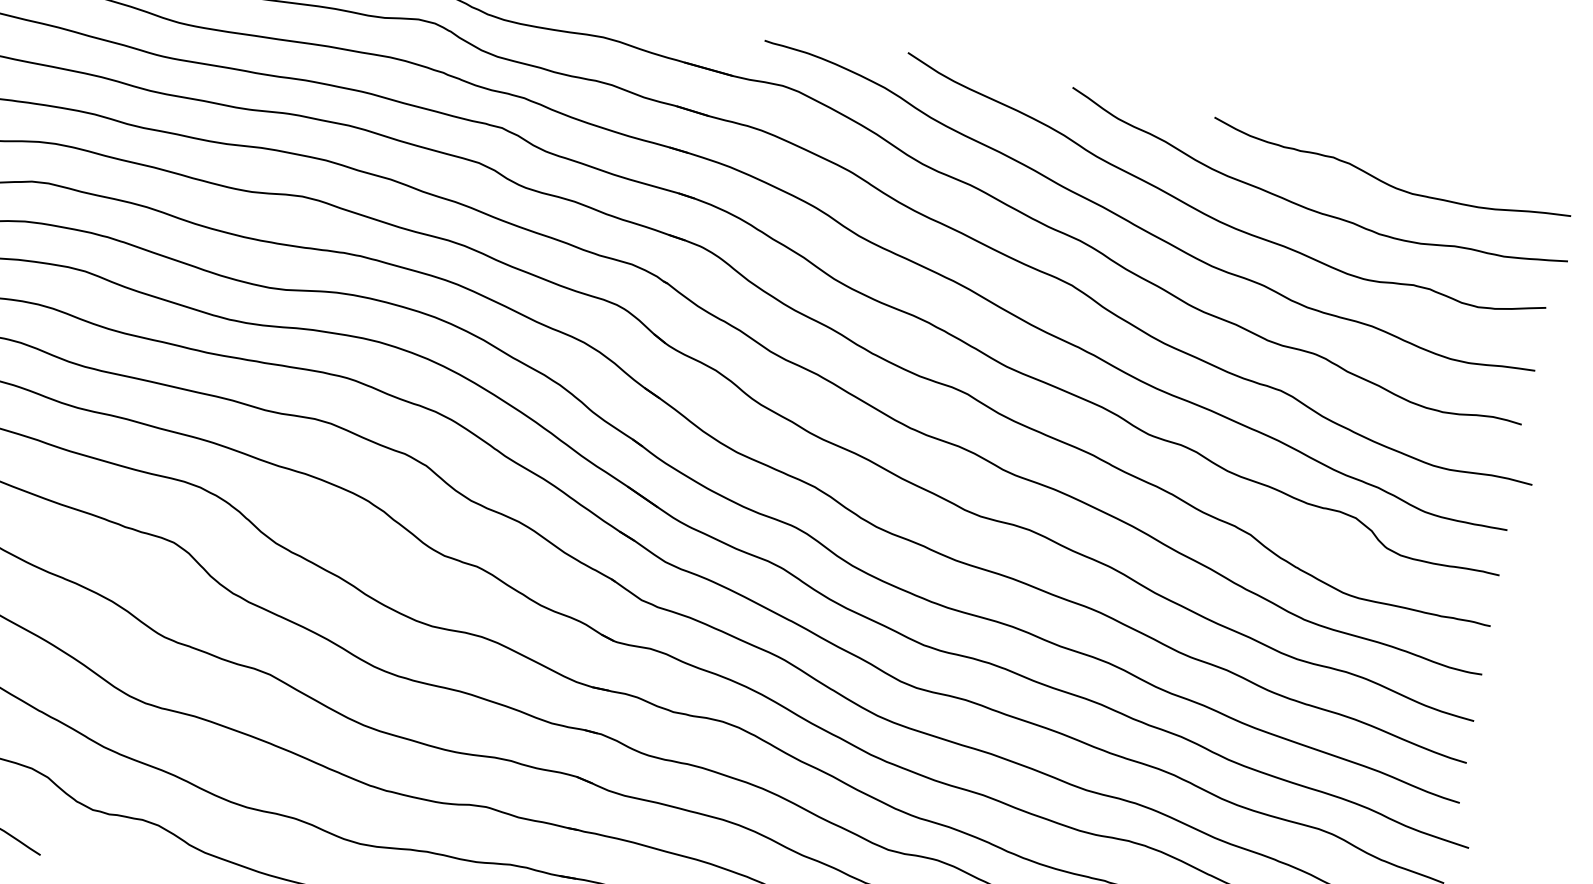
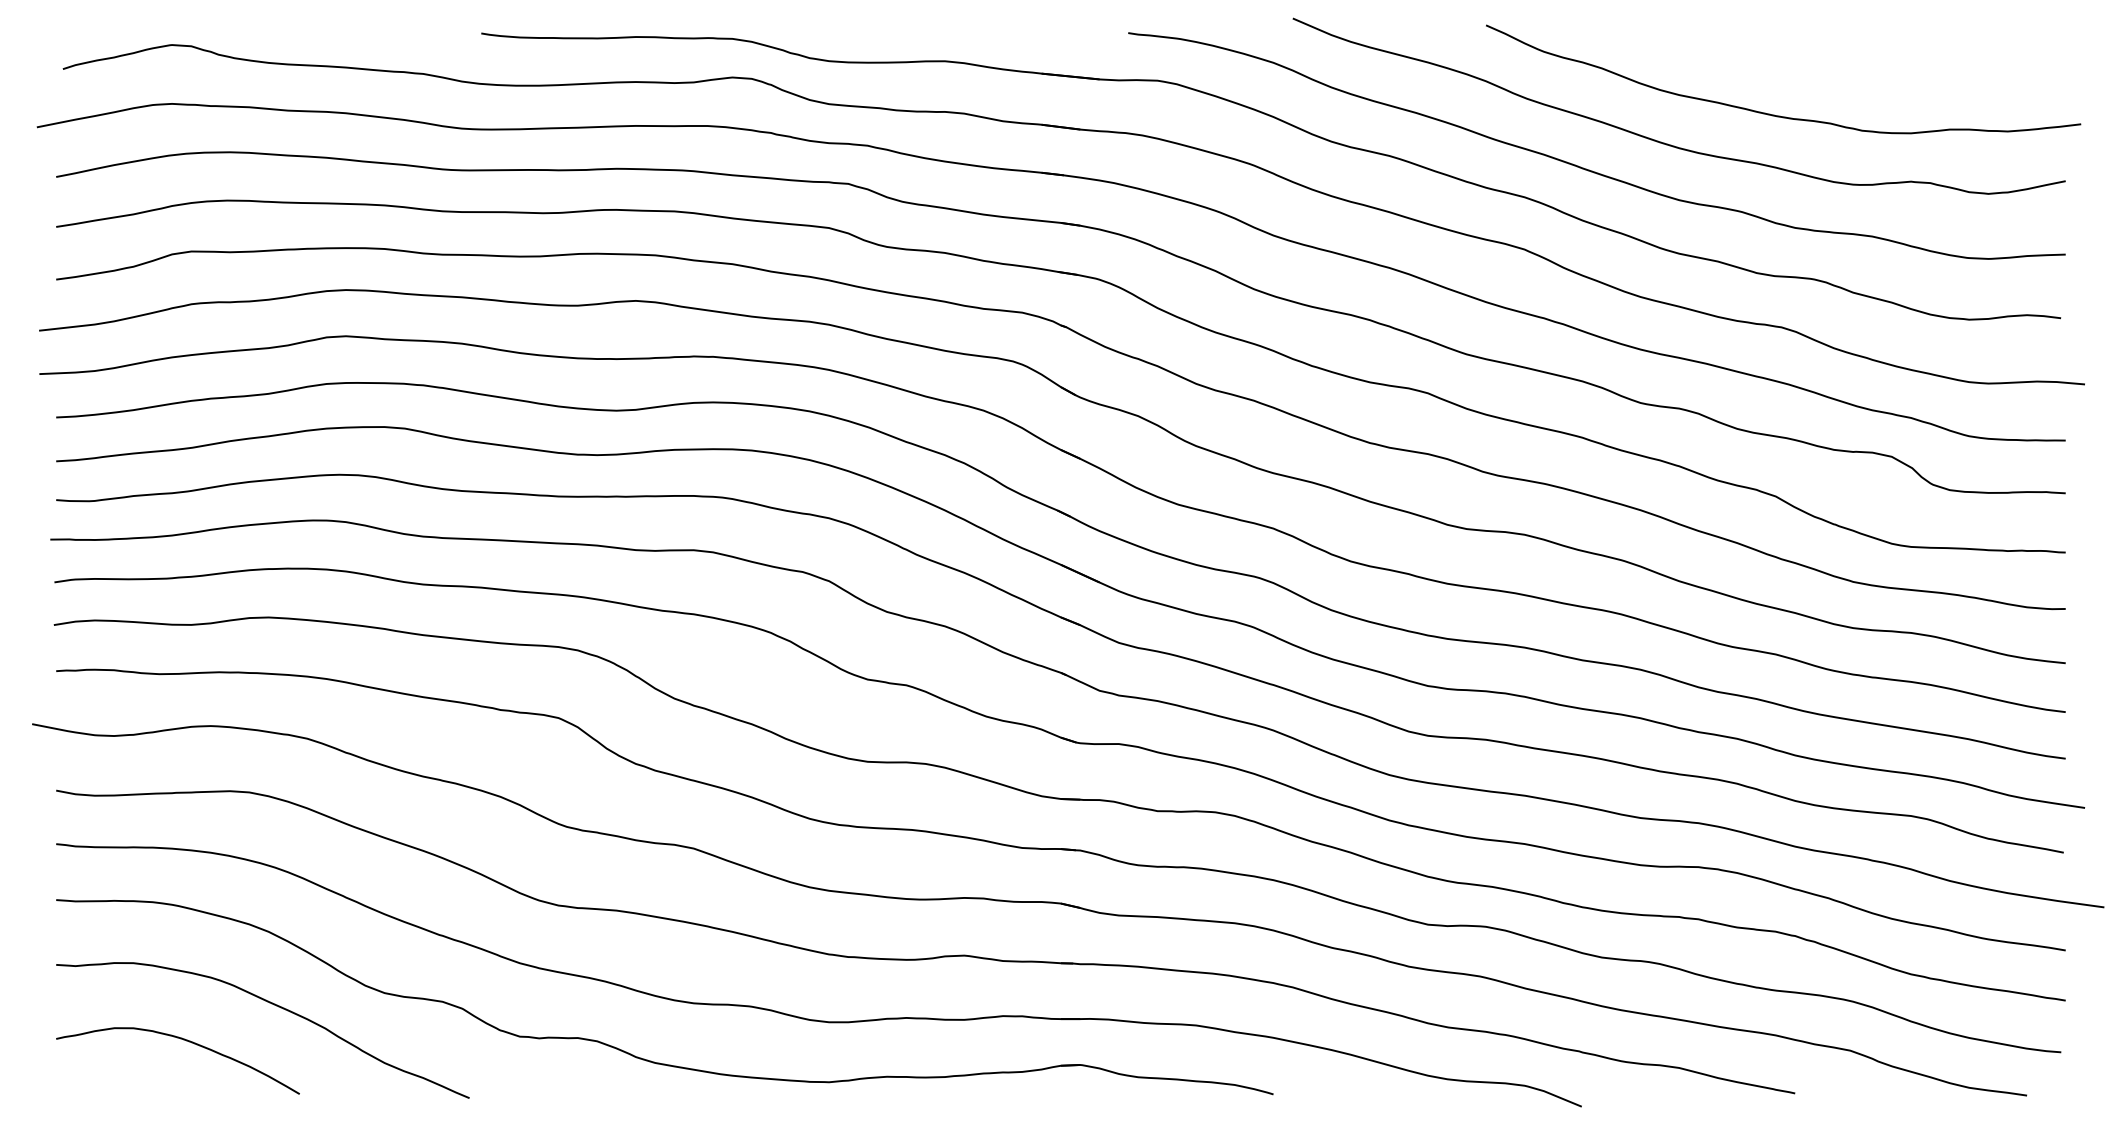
curve: (1385, 181) -> (1858, 70), removed

